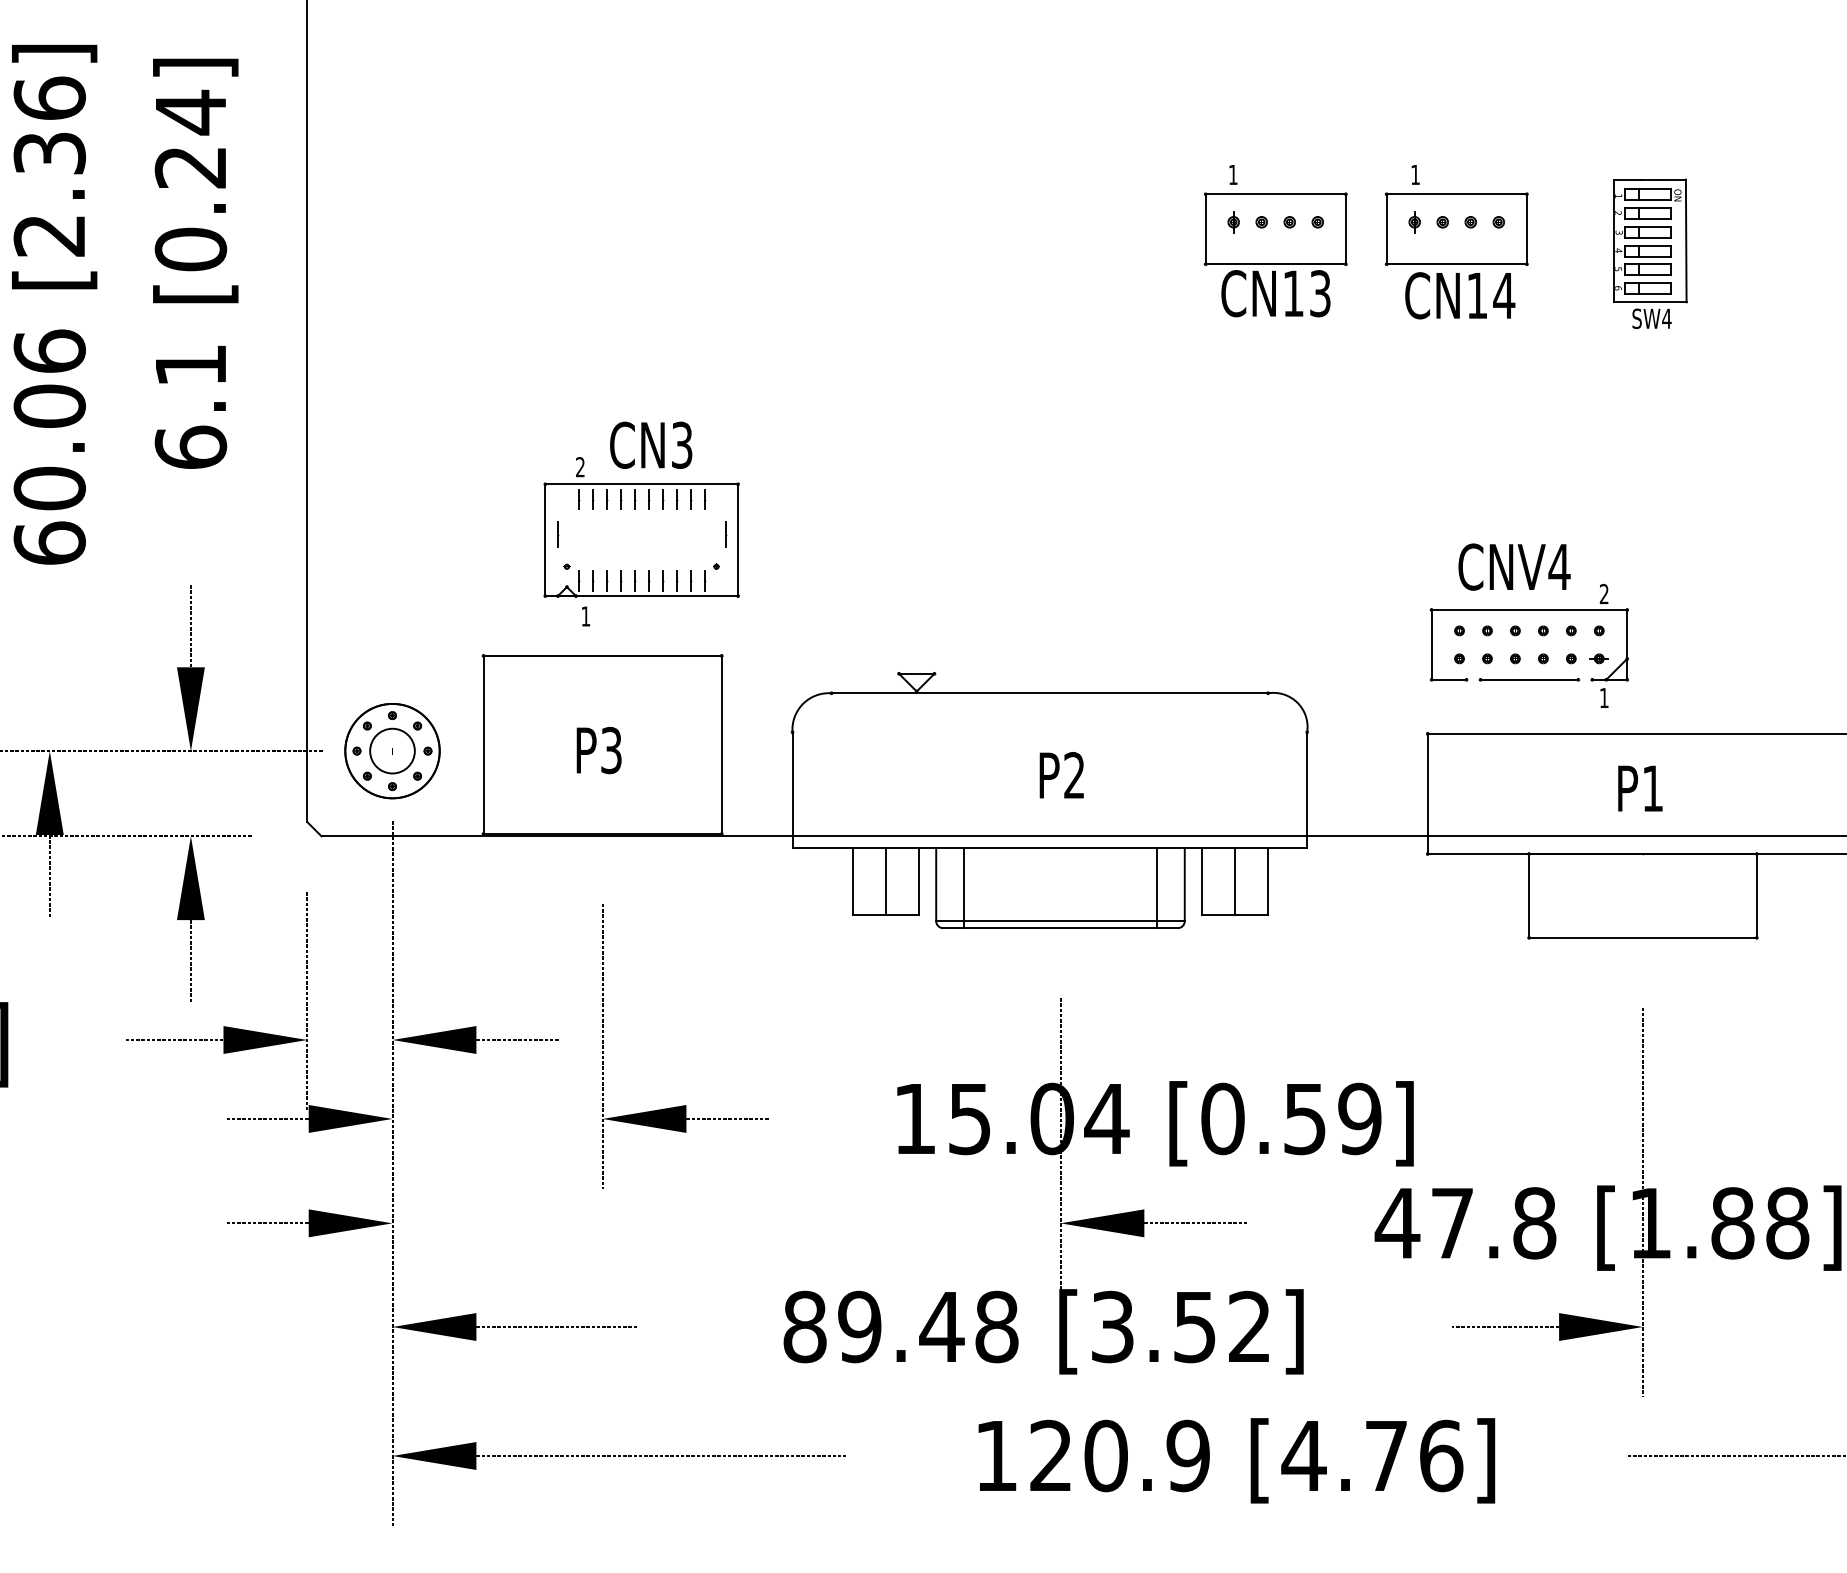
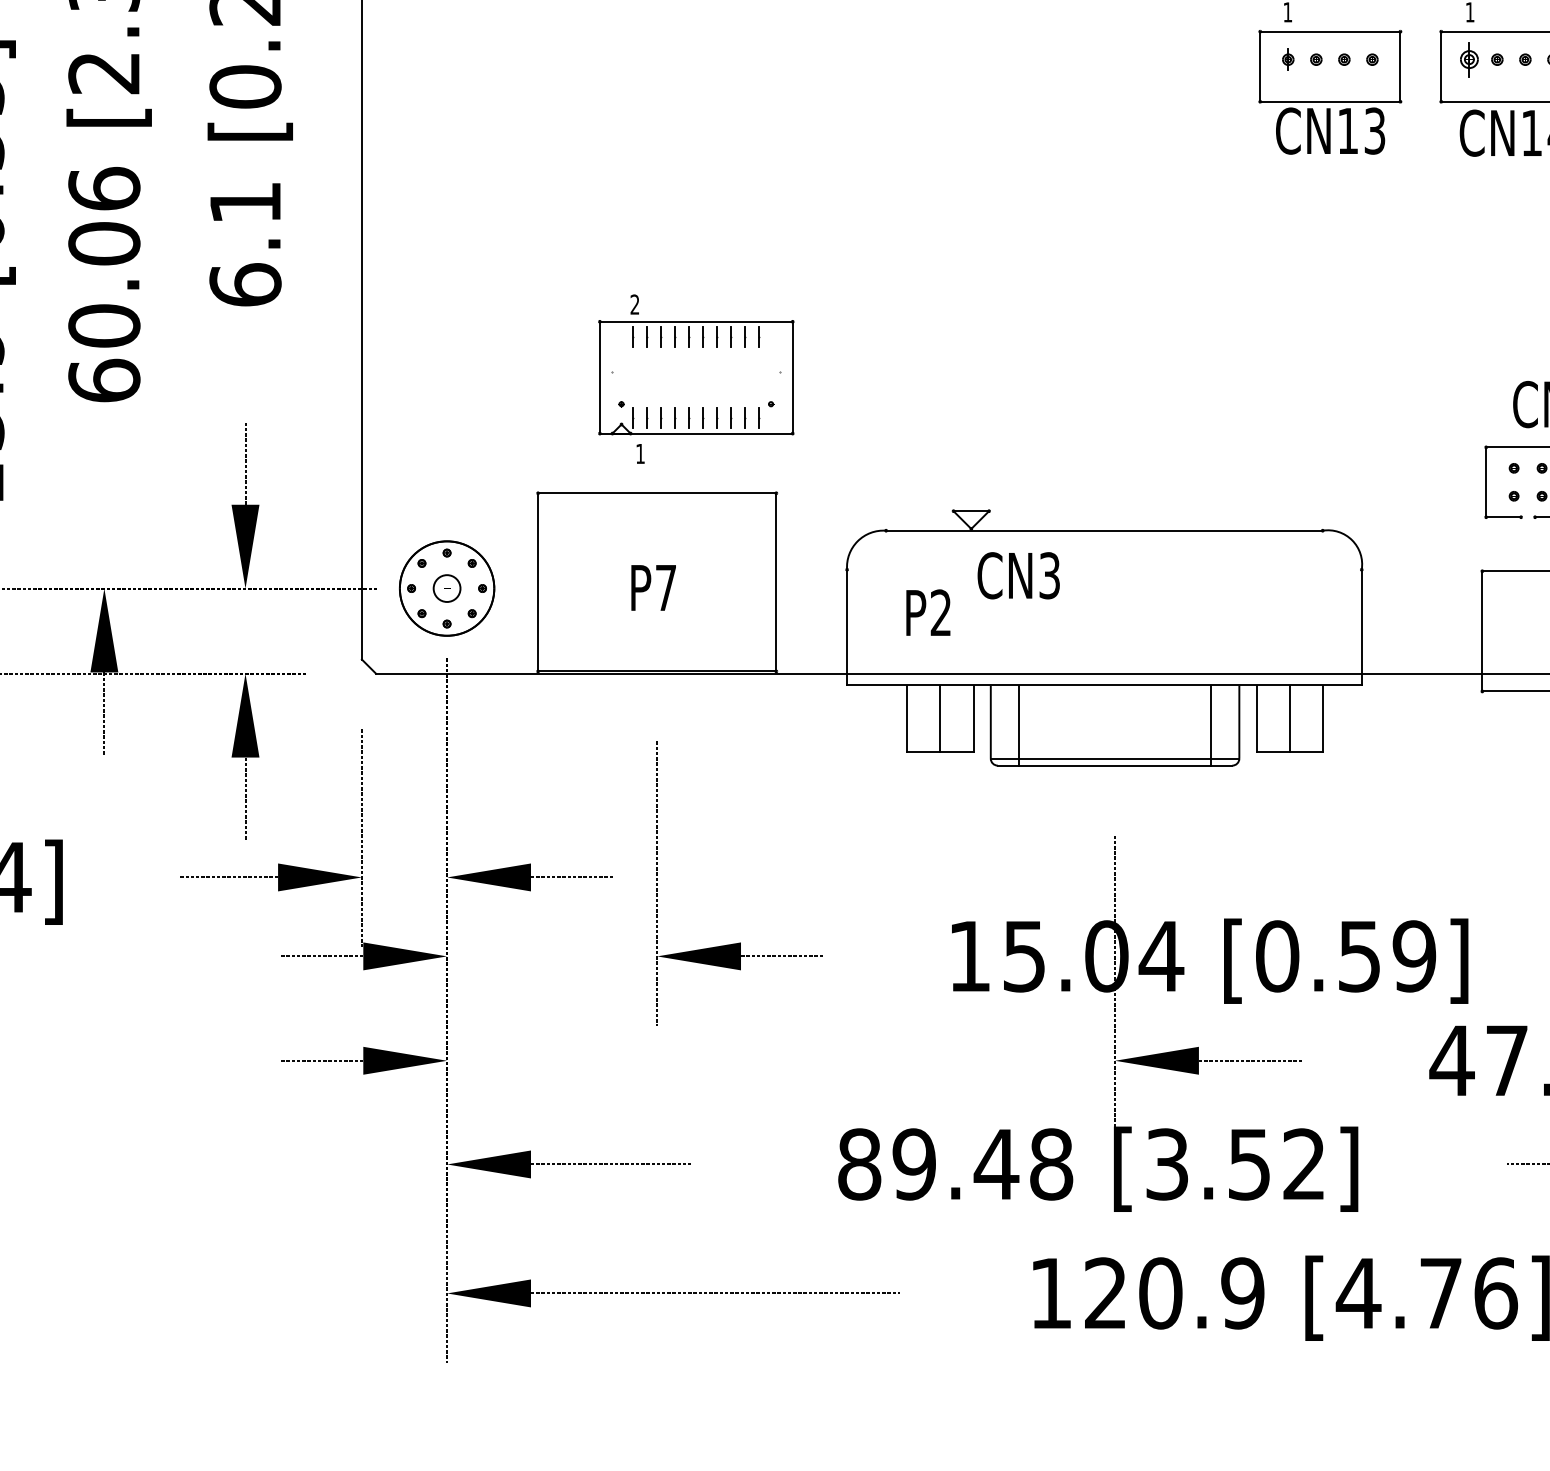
part: (1414, 222) -> (1469, 59), size x1.6
text: (651, 444) -> (1019, 574), moved
line: (557, 534) -> (612, 371), removed
line: (725, 534) -> (780, 371), removed
circle: (392, 750) -> (447, 587), size x0.6
text: (611, 750) -> (666, 587), P3 -> P7
text: (1061, 775) -> (928, 612), moved

